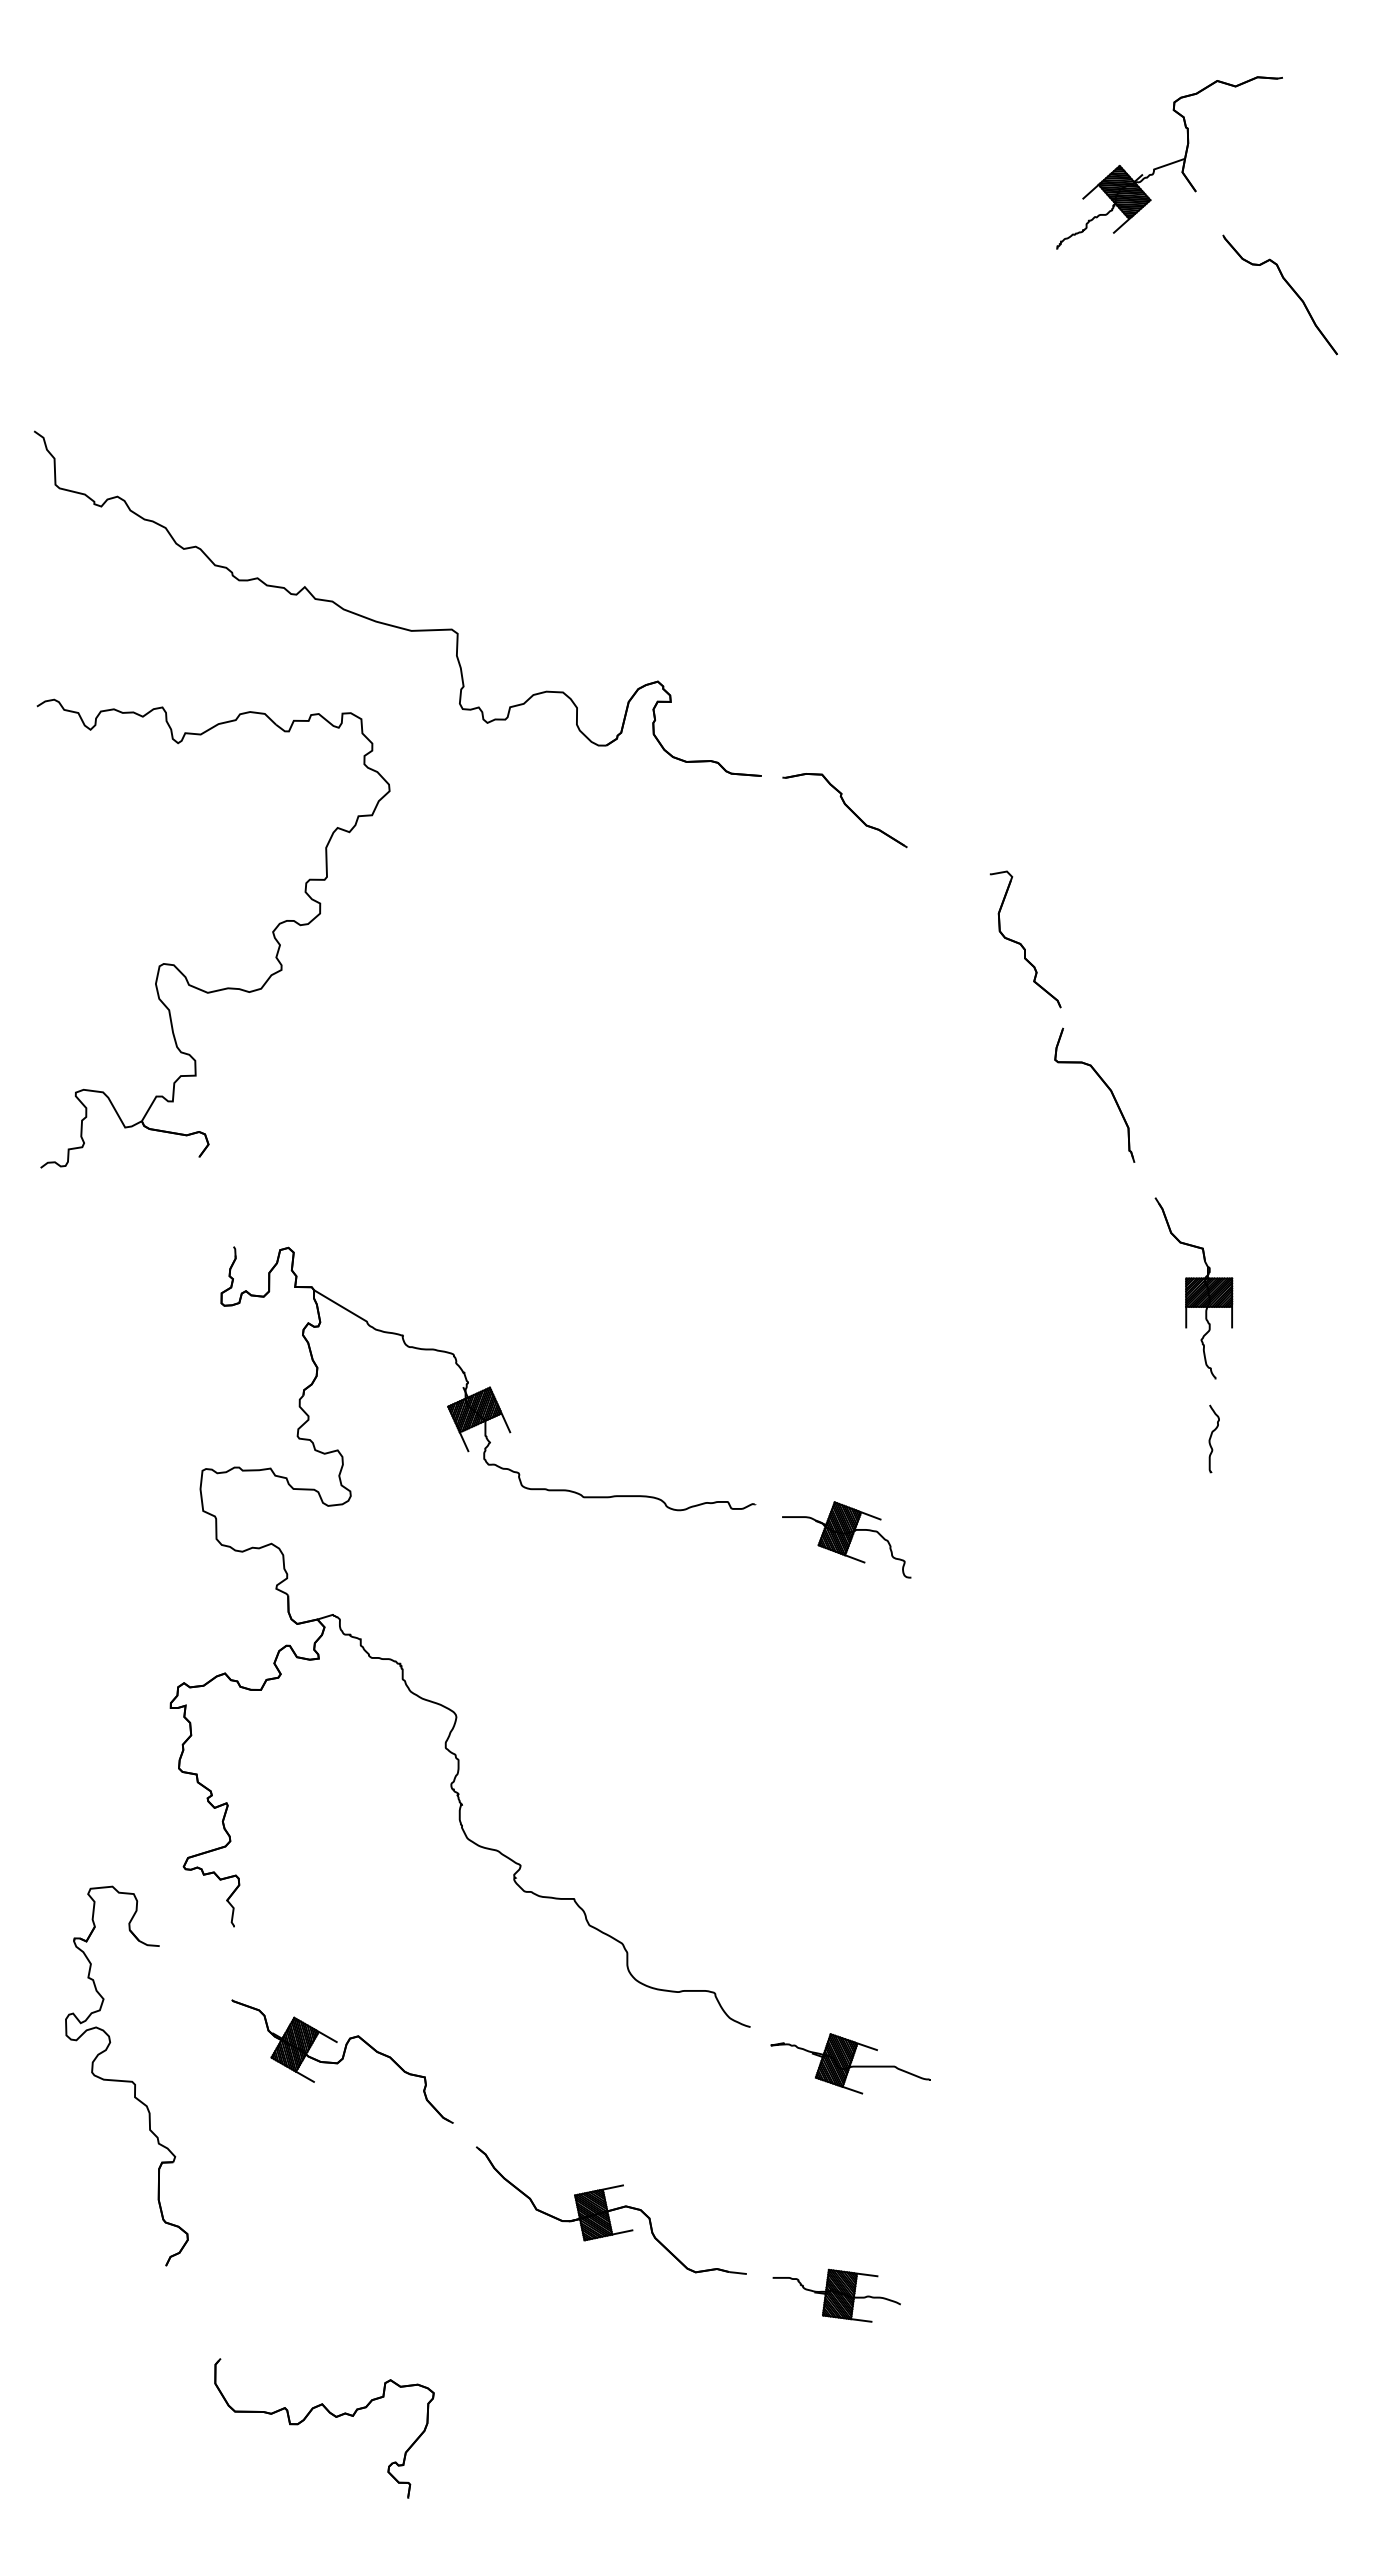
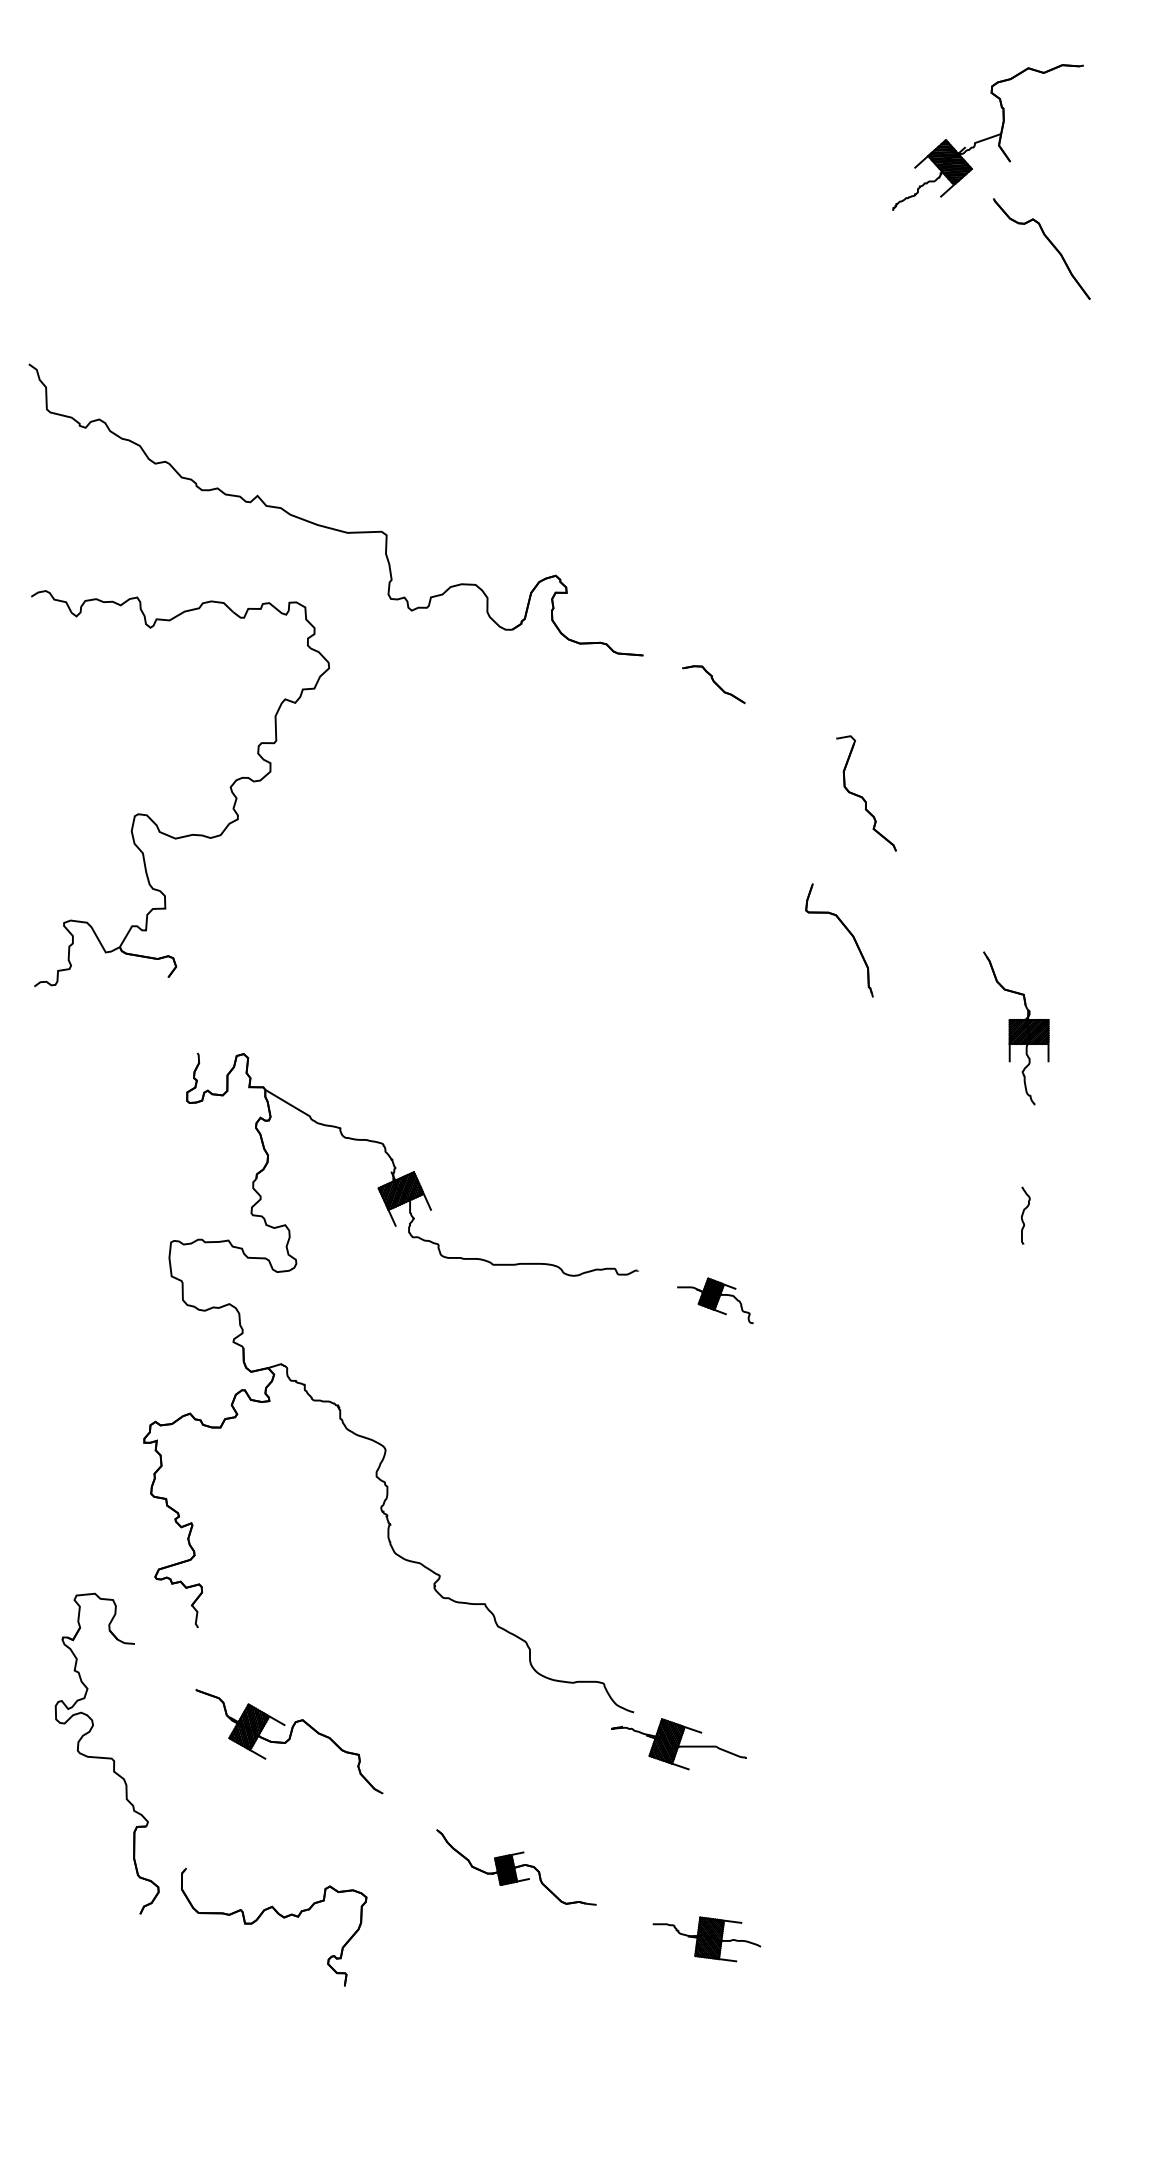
part: (1289, 287) -> (1049, 242), moved
part: (844, 810) -> (713, 684), size x0.6
part: (1104, 1084) -> (847, 931), moved
part: (1193, 1288) -> (1015, 1028), moved
part: (846, 1539) -> (715, 1300), size x0.7
part: (850, 2063) -> (678, 1743), moved
part: (611, 2210) -> (516, 1867), size x0.7
part: (333, 2416) -> (281, 1917), moved

